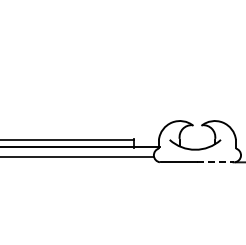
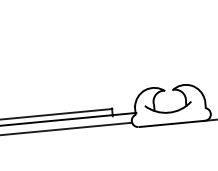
line: (215, 162) -> (188, 122), dashed -> solid

